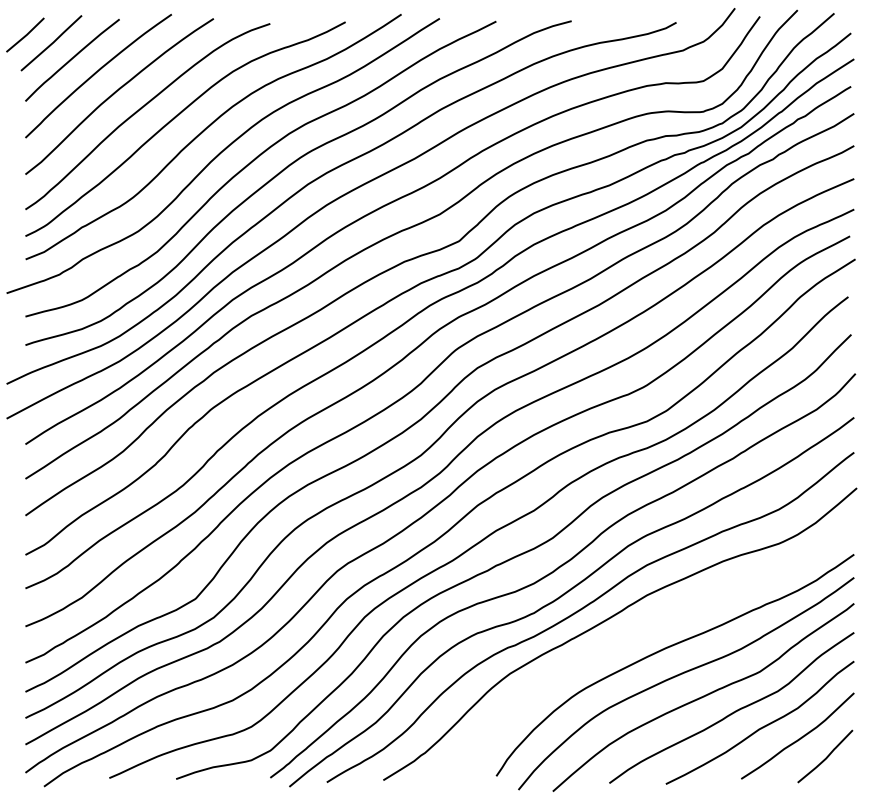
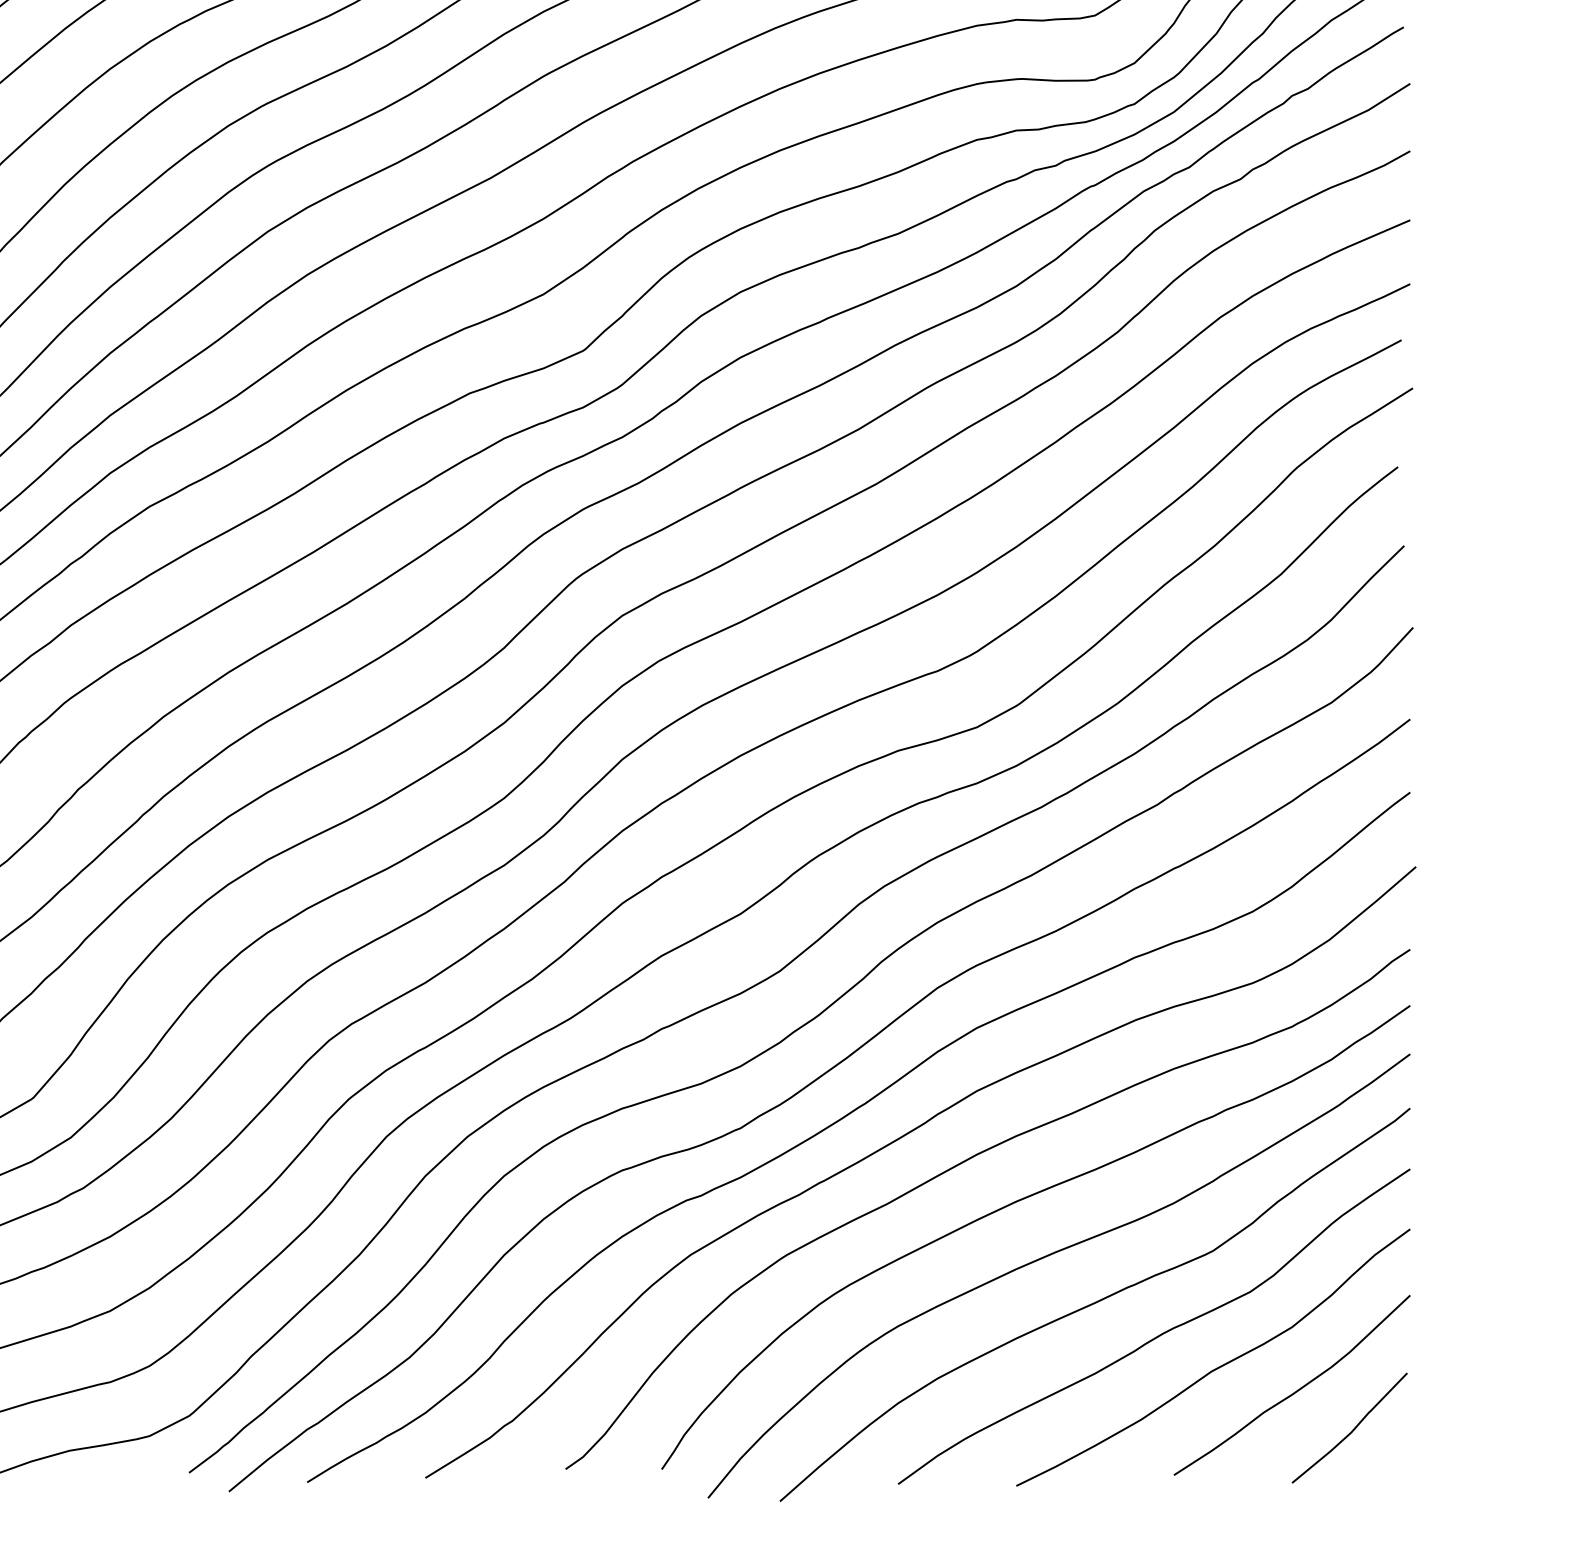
curve: (642, 629) -> (967, 1162), added

